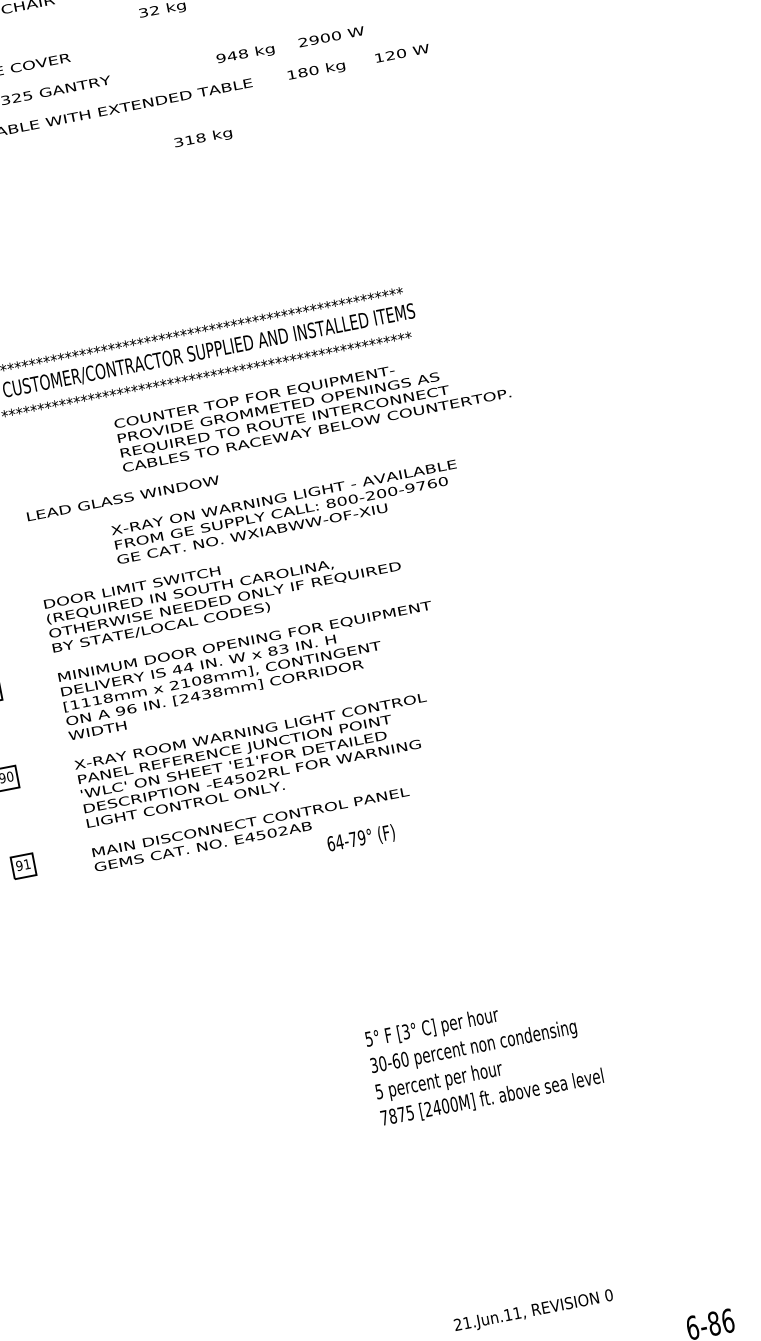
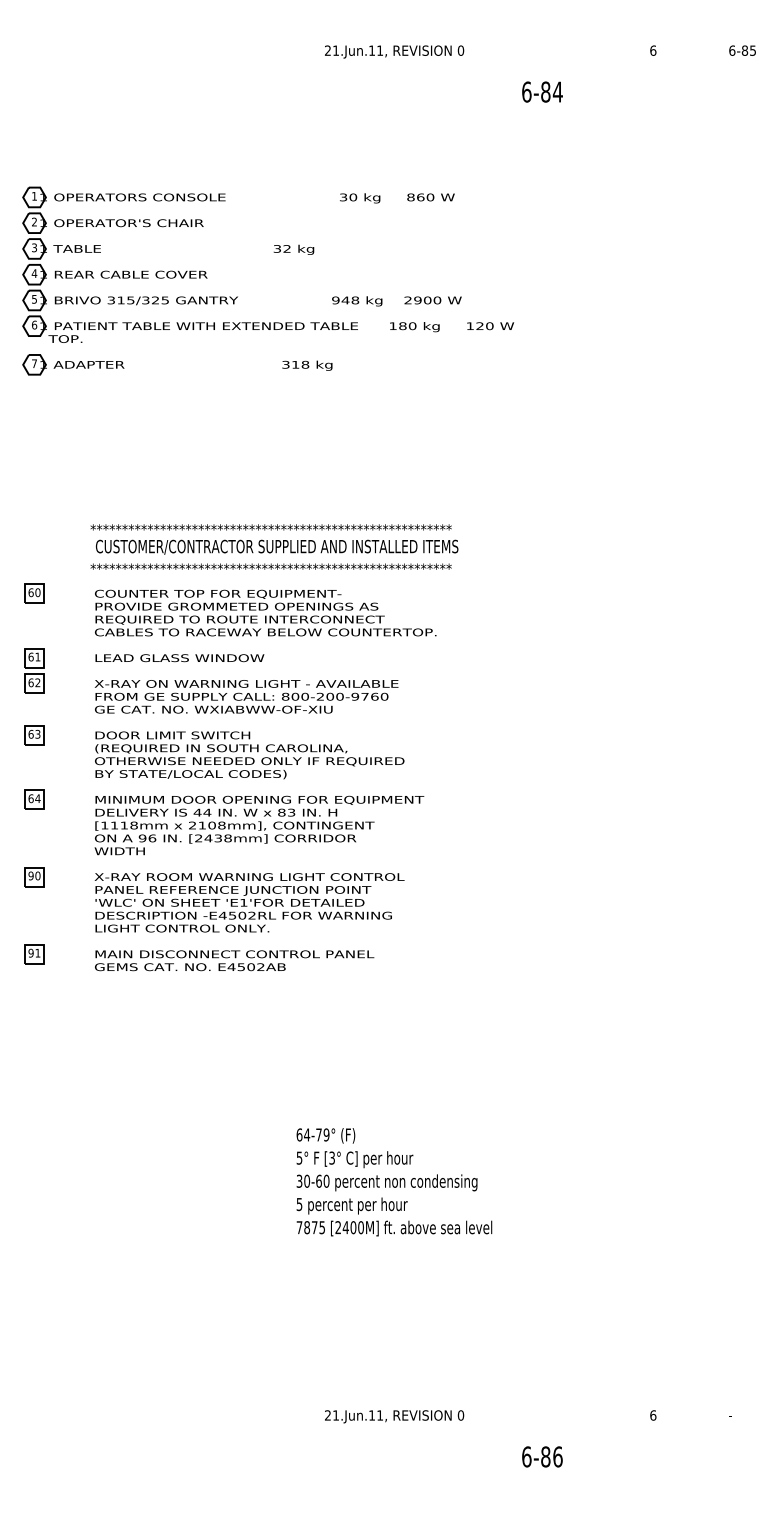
text: (312, 407) -> (265, 612), moved
text: (286, 511) -> (246, 696), moved
text: (360, 838) -> (325, 1135), moved

